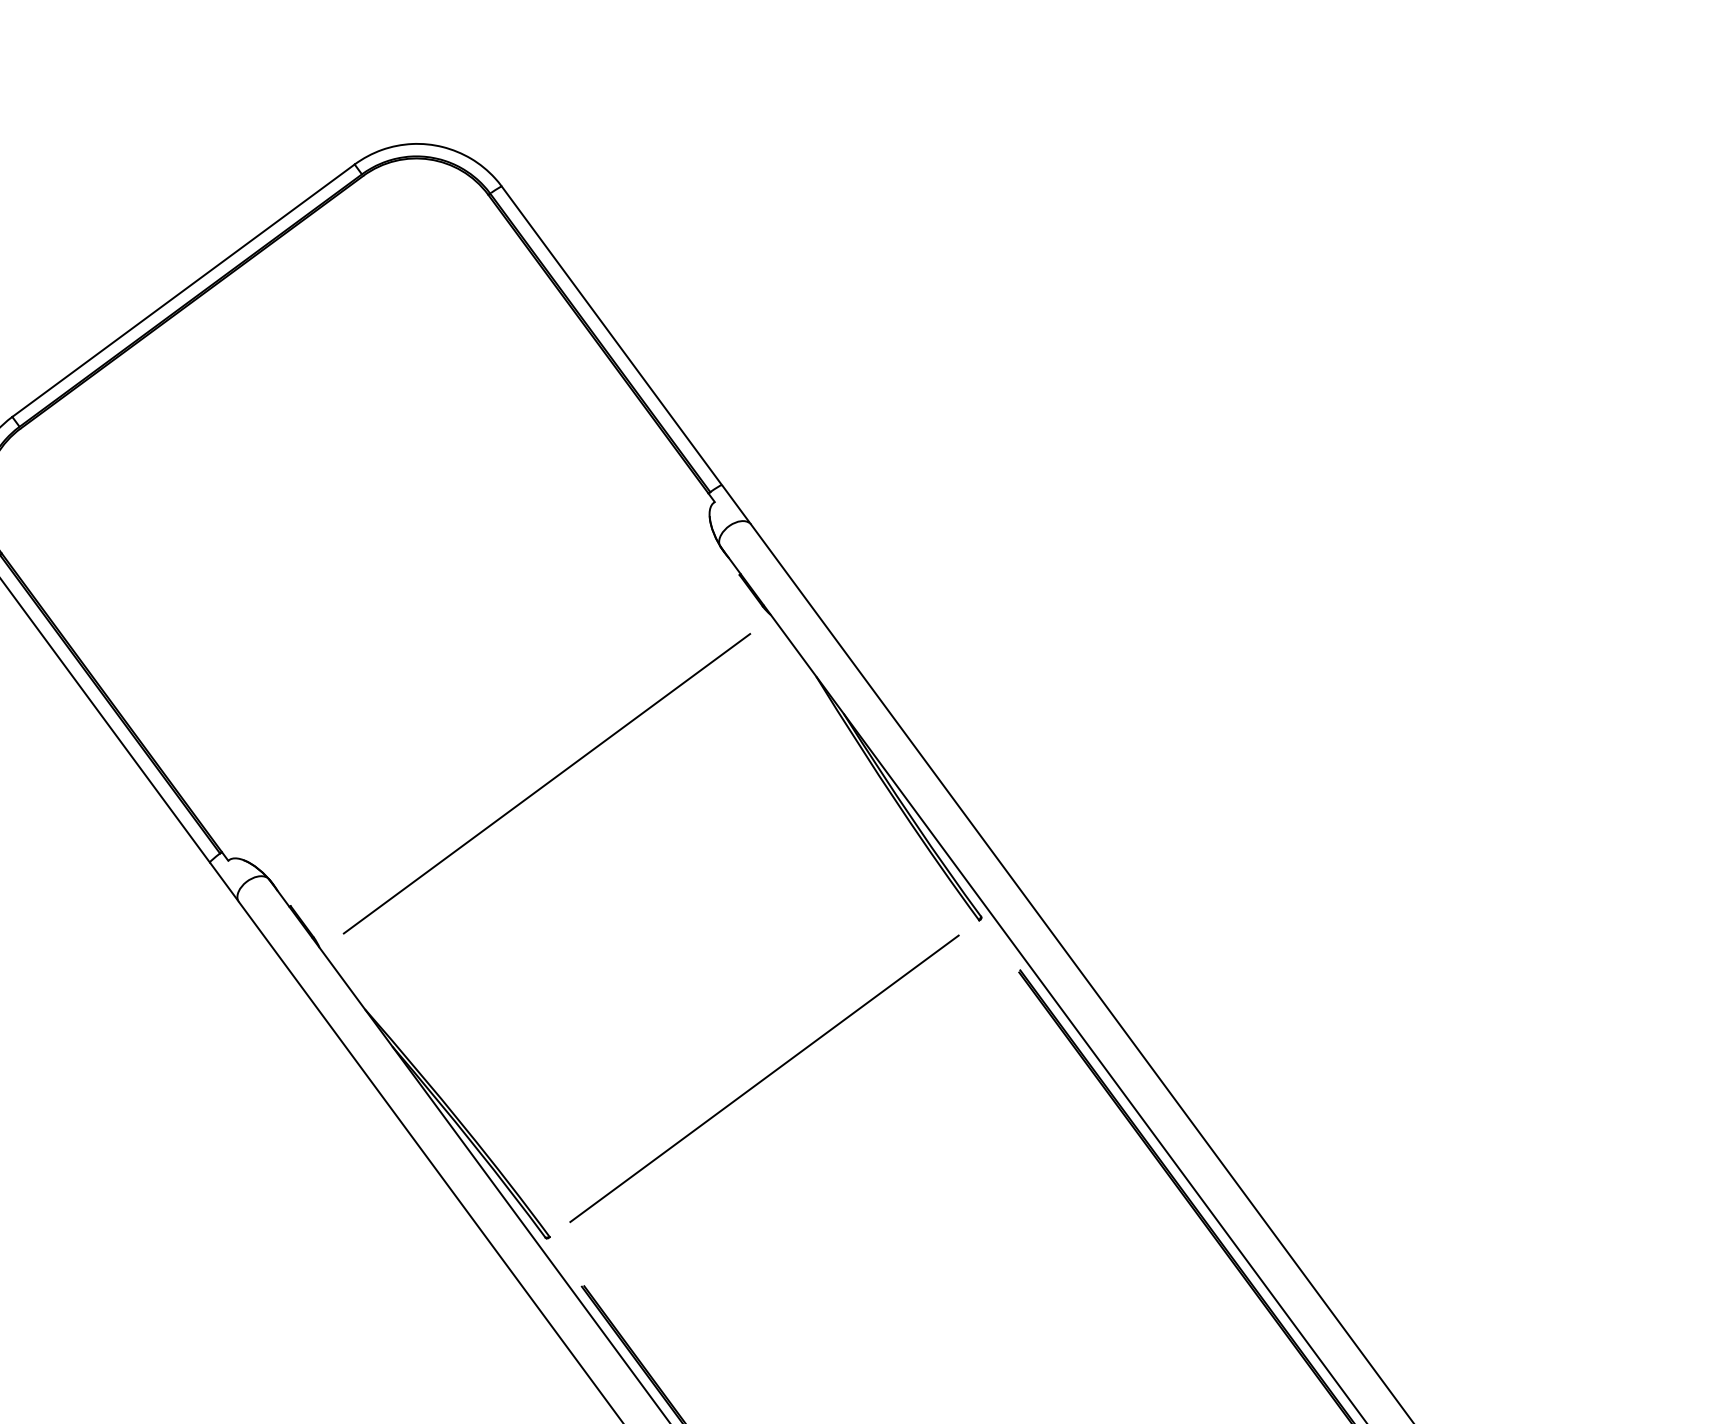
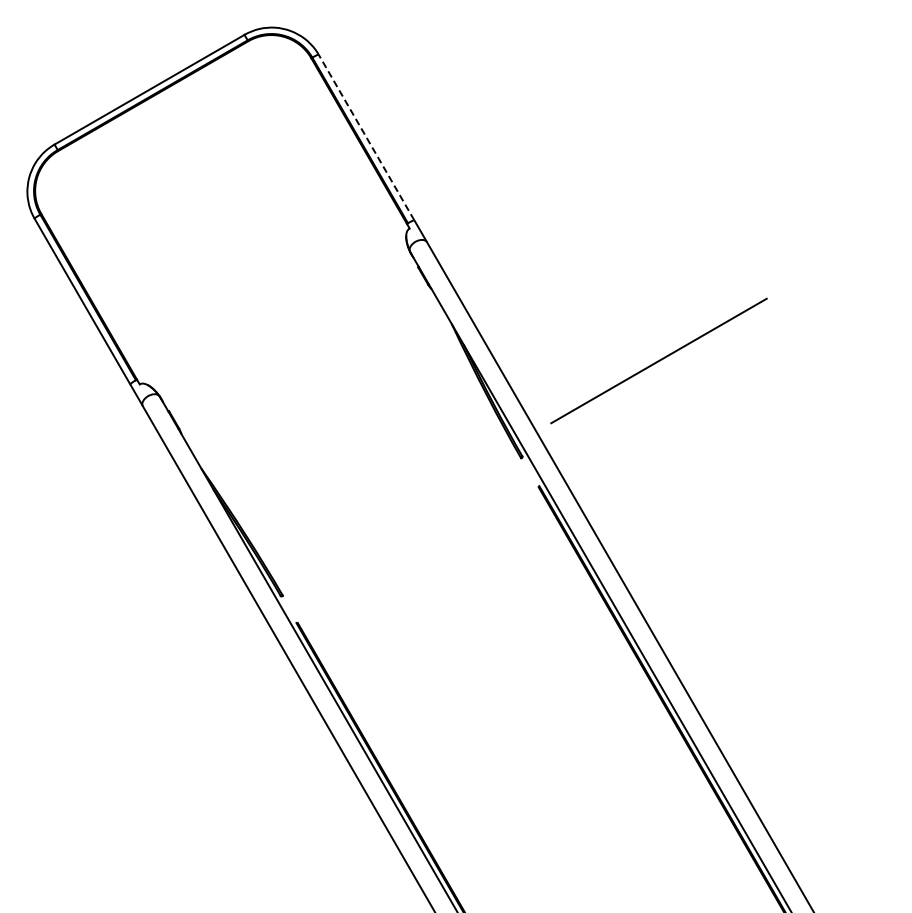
line: (611, 335) -> (366, 137), solid -> dashed
line: (547, 784) -> (307, 363), removed
line: (763, 1077) -> (658, 360), moved

